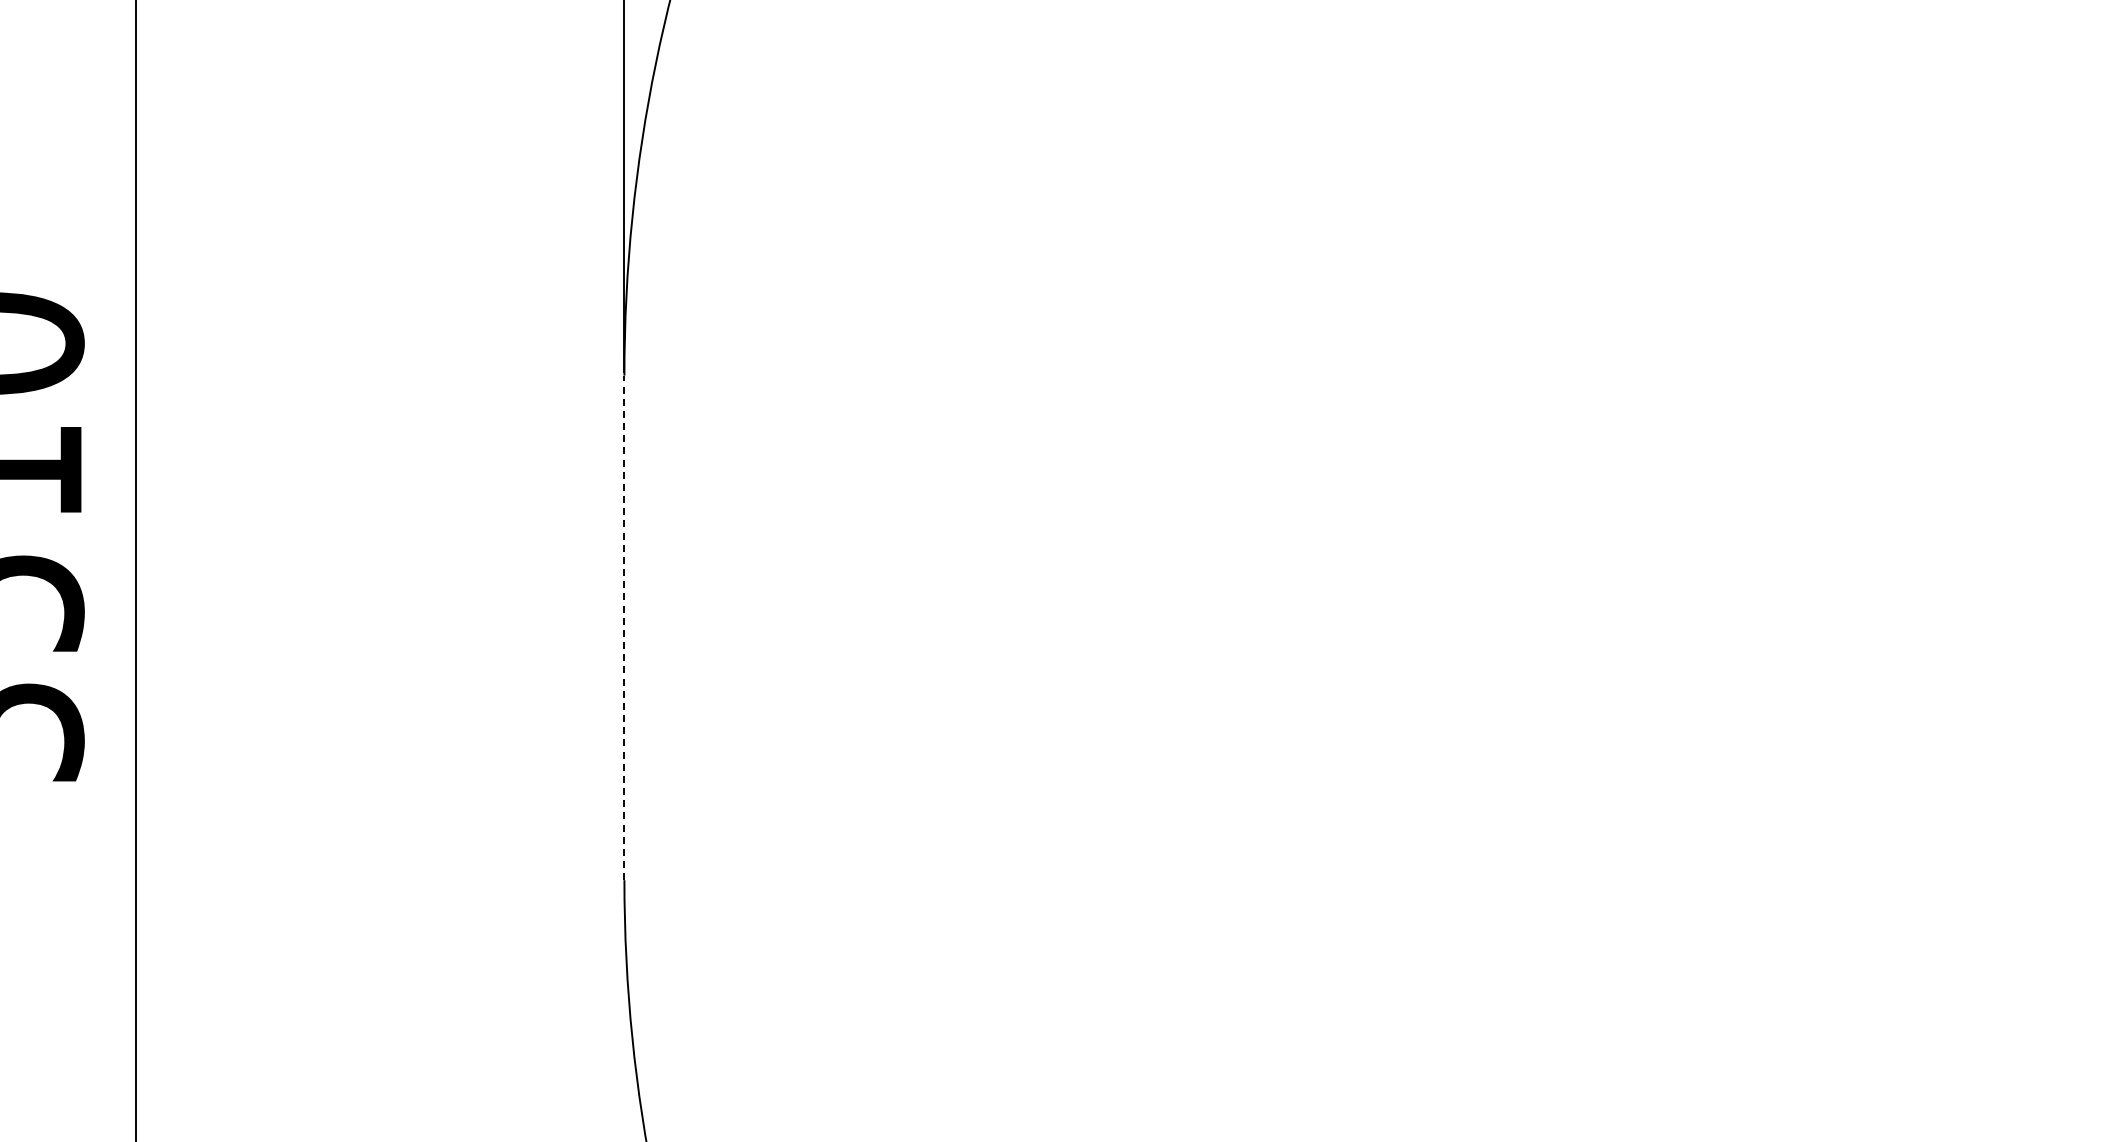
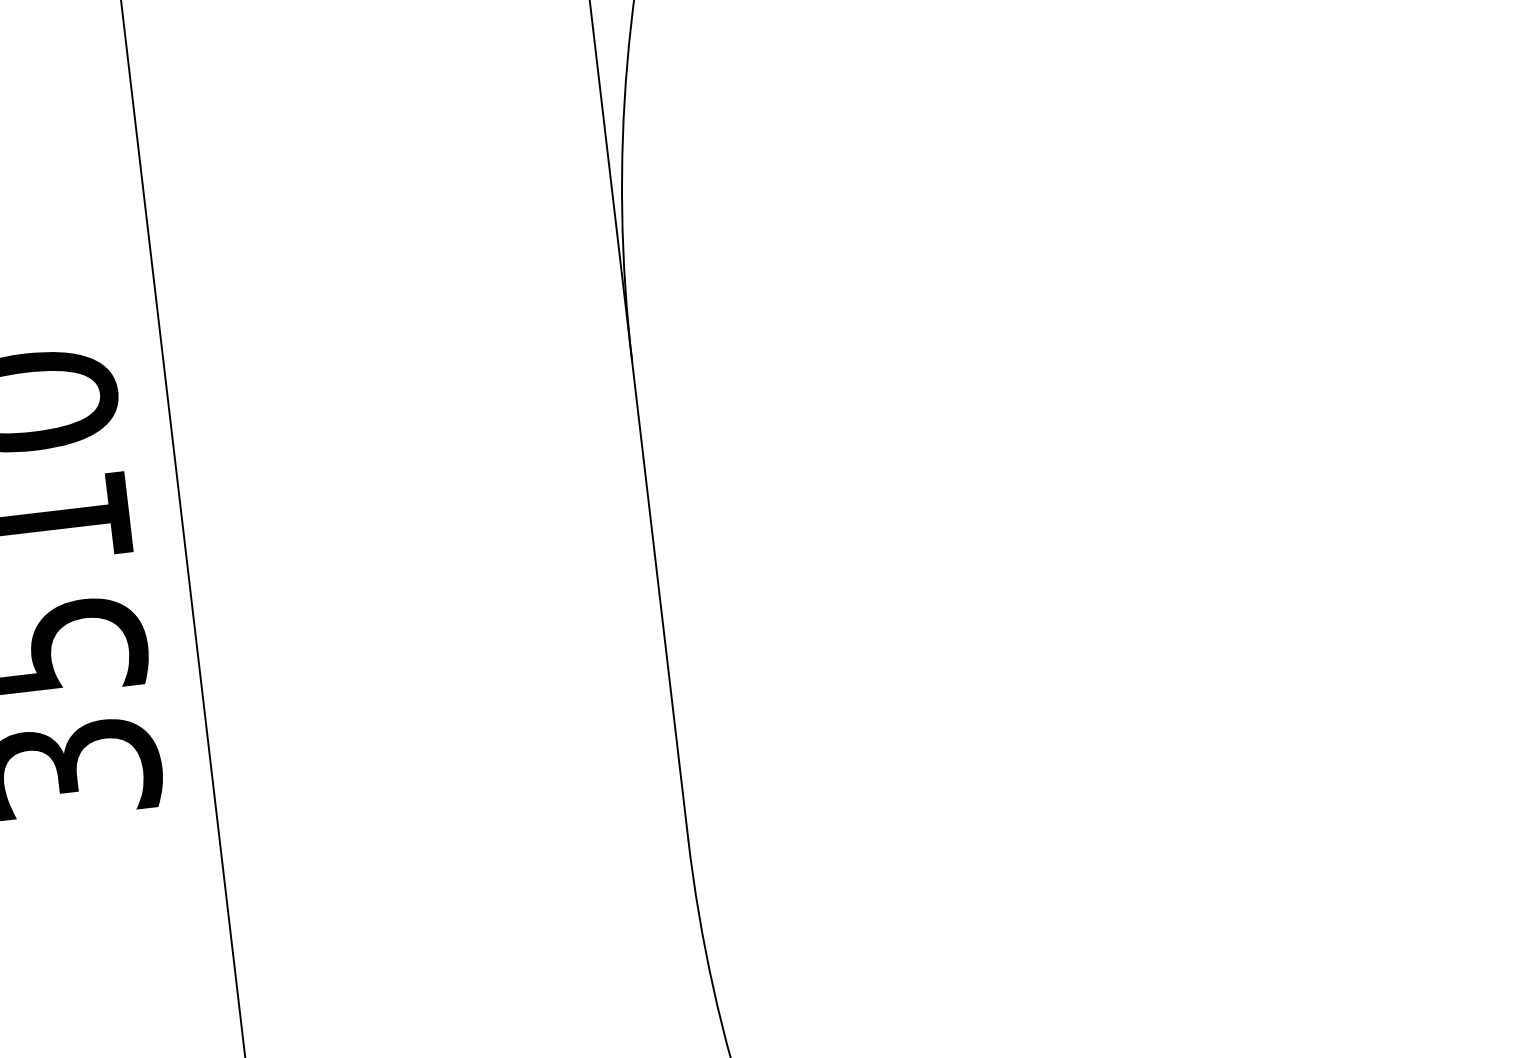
line: (624, 627) -> (660, 600), dashed -> solid

